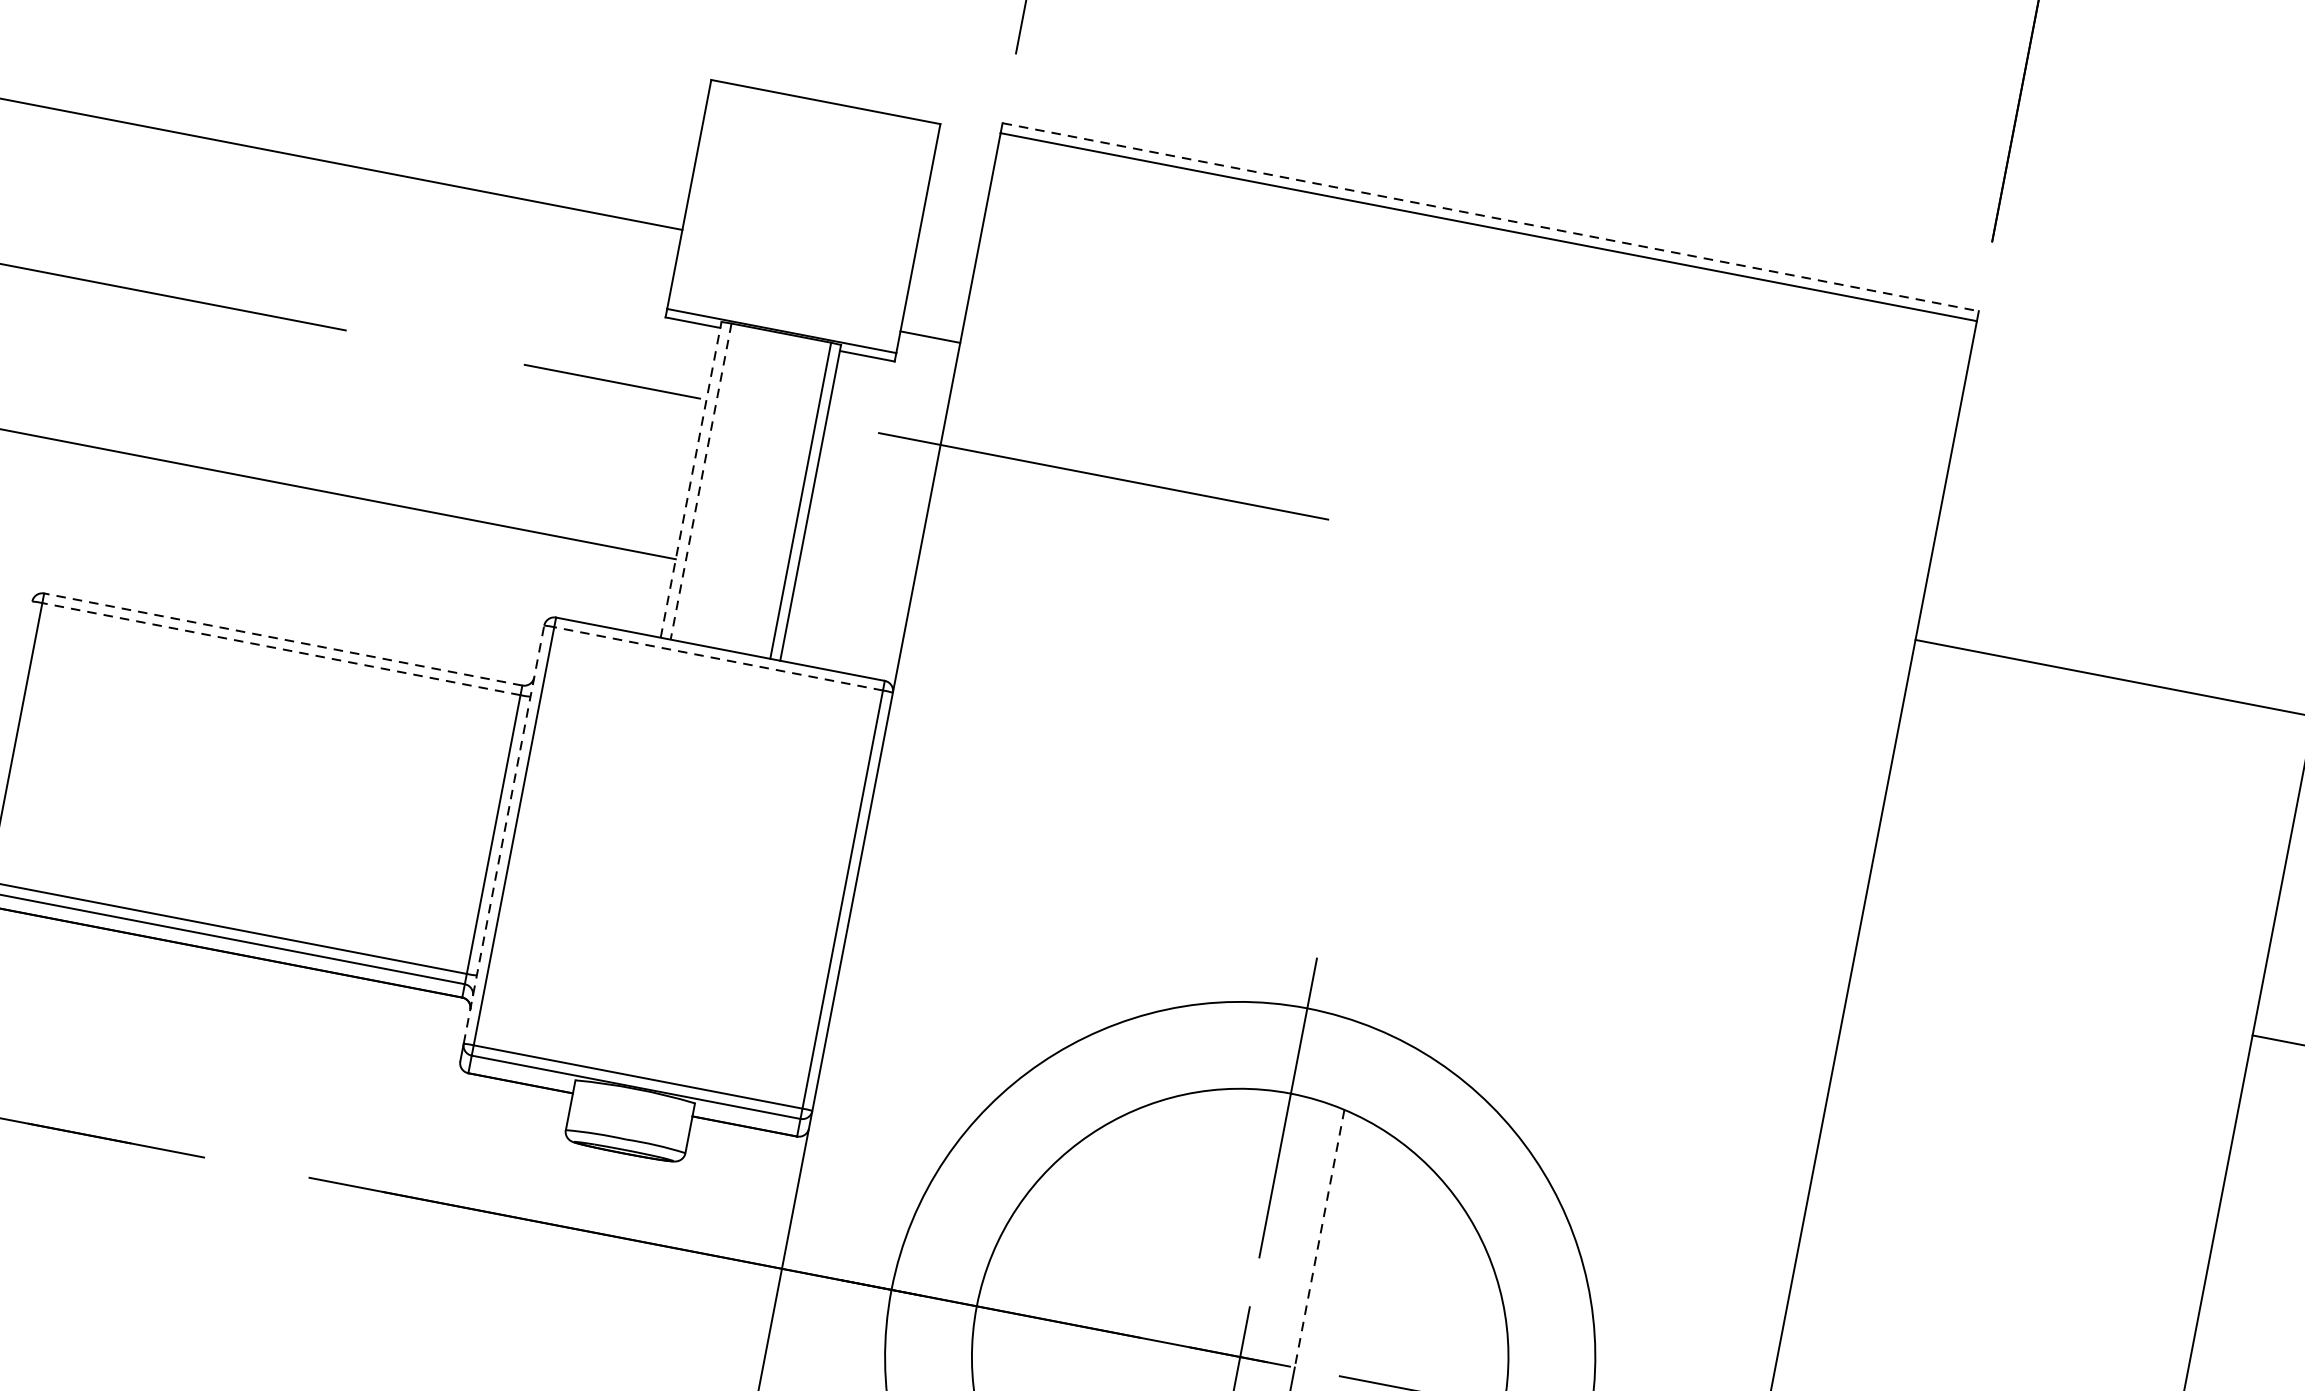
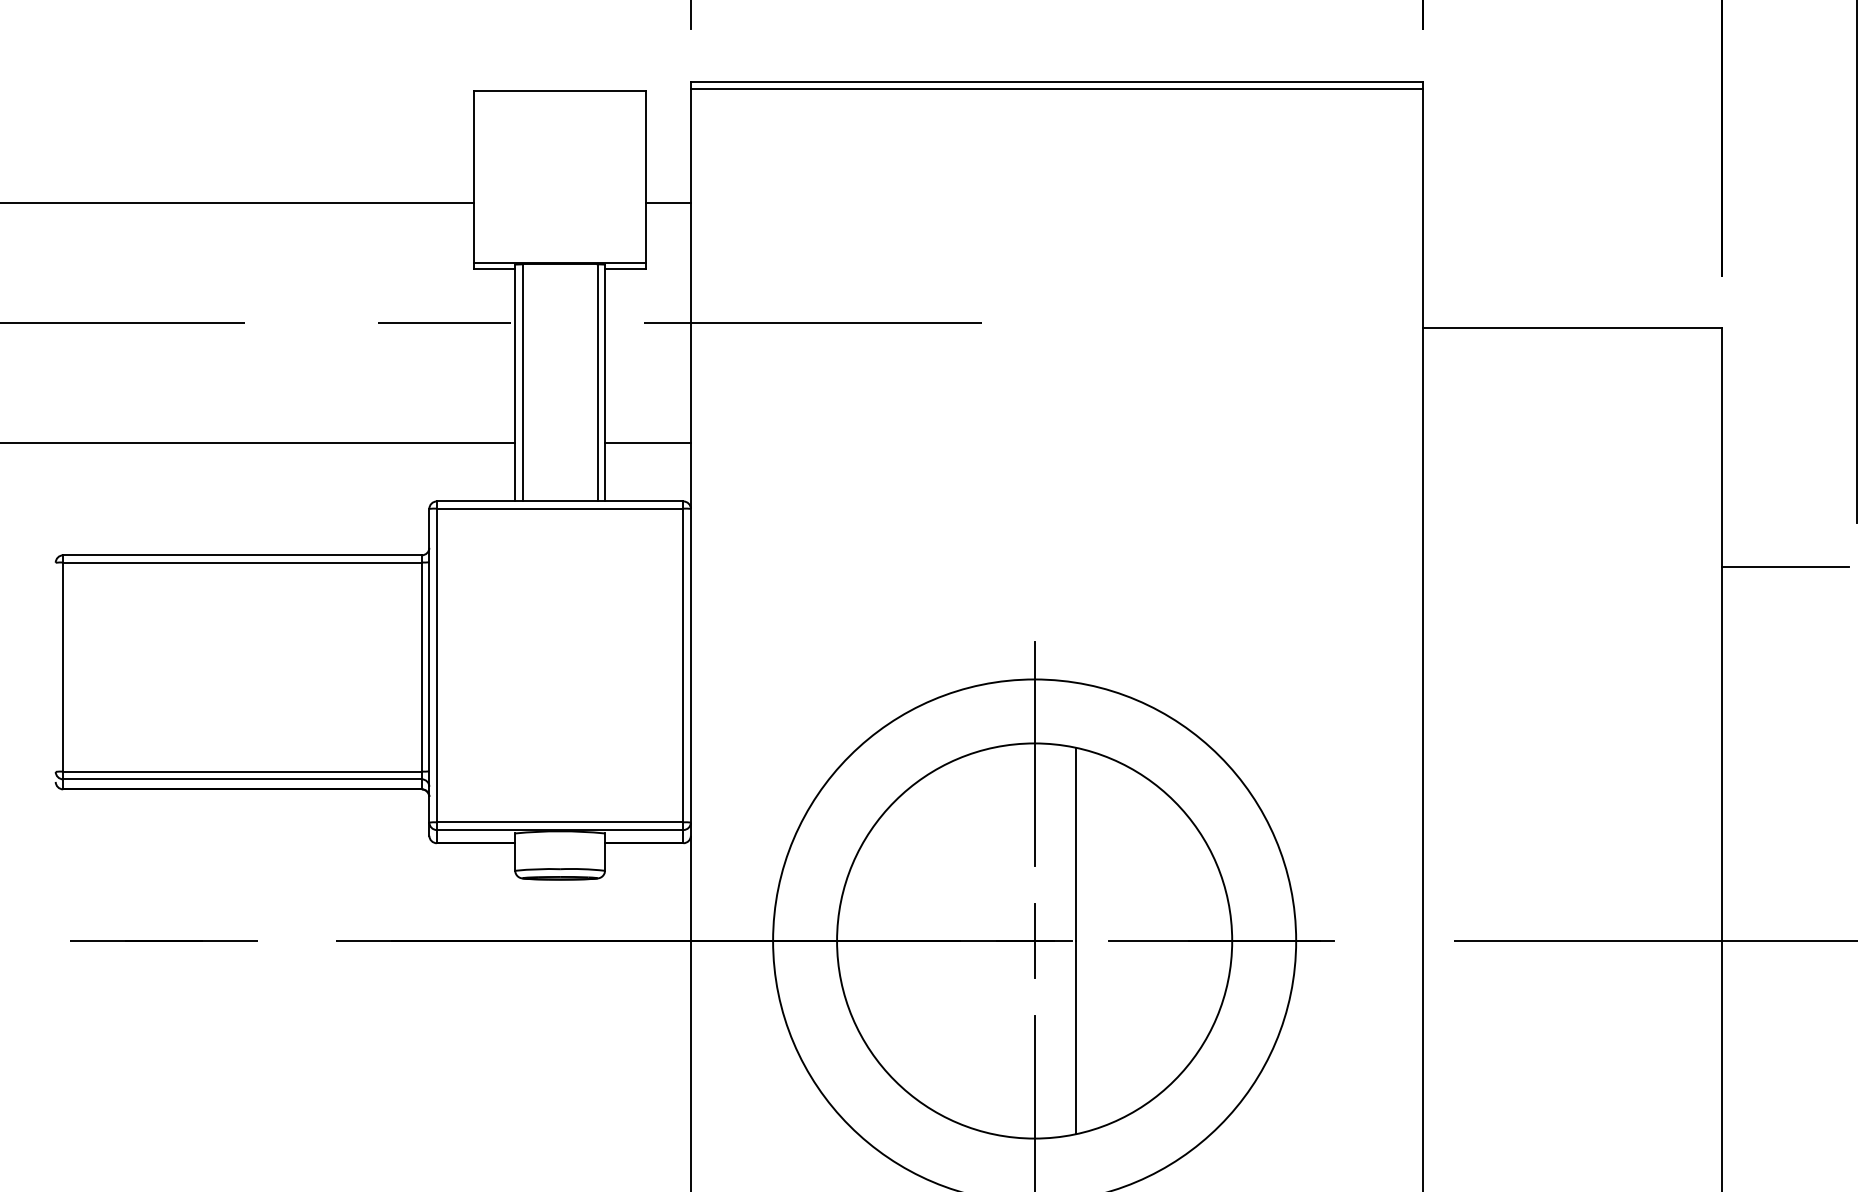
line: (1491, 217) -> (1057, 81), dashed -> solid
line: (930, 337) -> (668, 203), moved
line: (691, 479) -> (515, 382), dashed -> solid
line: (700, 481) -> (522, 382), dashed -> solid
line: (852, 593) -> (647, 442), added
line: (283, 639) -> (242, 555), dashed -> solid
line: (281, 649) -> (242, 562), dashed -> solid
line: (717, 658) -> (559, 508), dashed -> solid
line: (504, 834) -> (429, 665), dashed -> solid
line: (1319, 1238) -> (1075, 844), dashed -> solid

